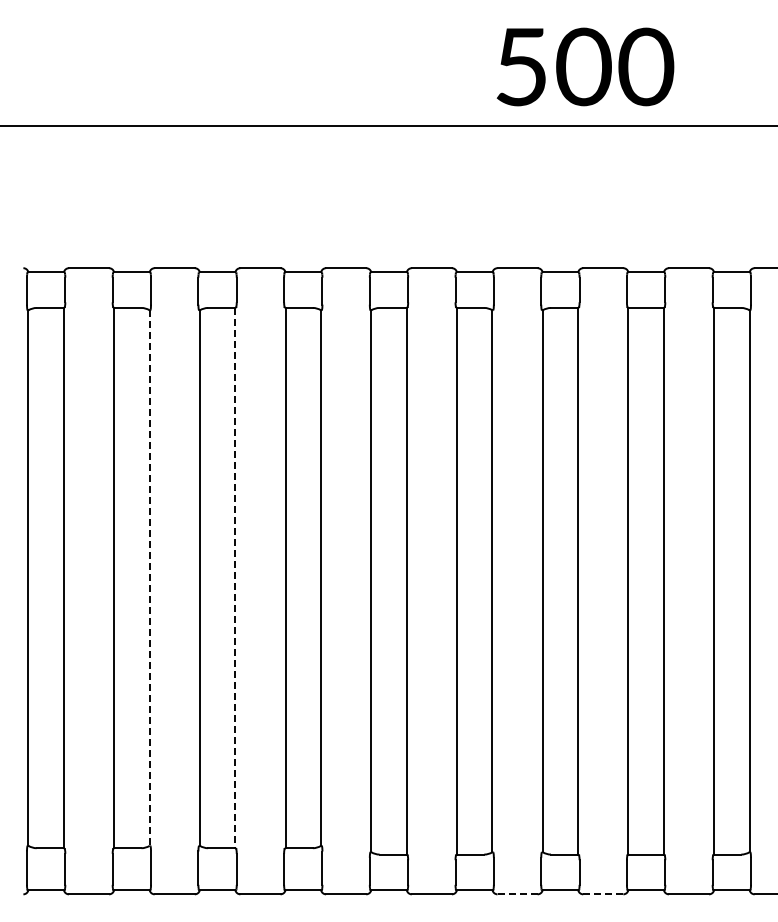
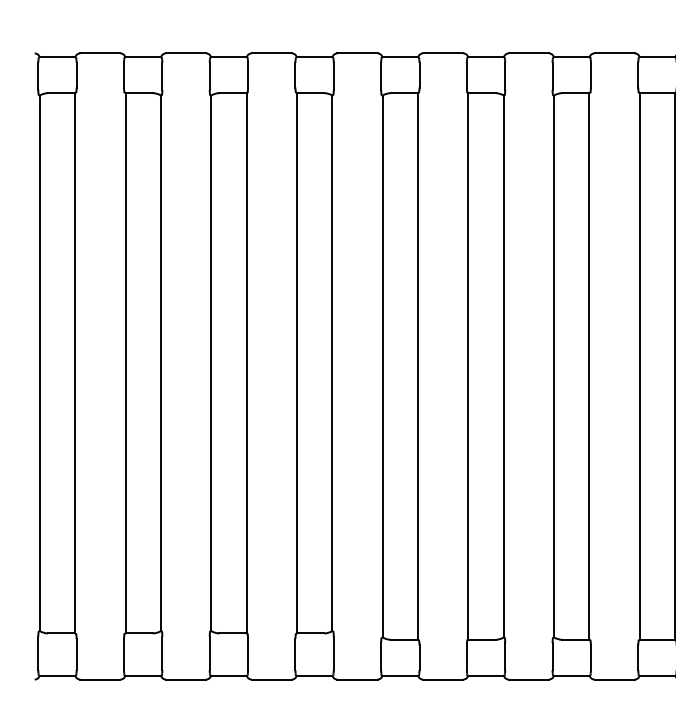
line: (149, 578) -> (160, 363), dashed -> solid
line: (235, 578) -> (246, 363), dashed -> solid
line: (518, 894) -> (529, 679), dashed -> solid
line: (603, 894) -> (614, 679), dashed -> solid

